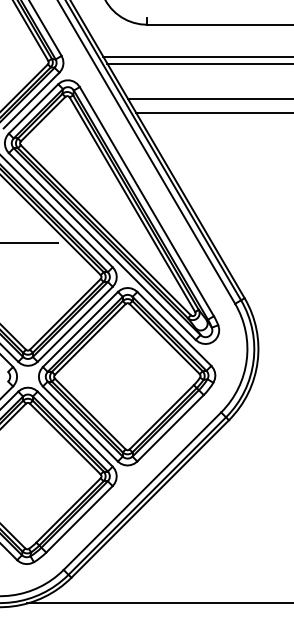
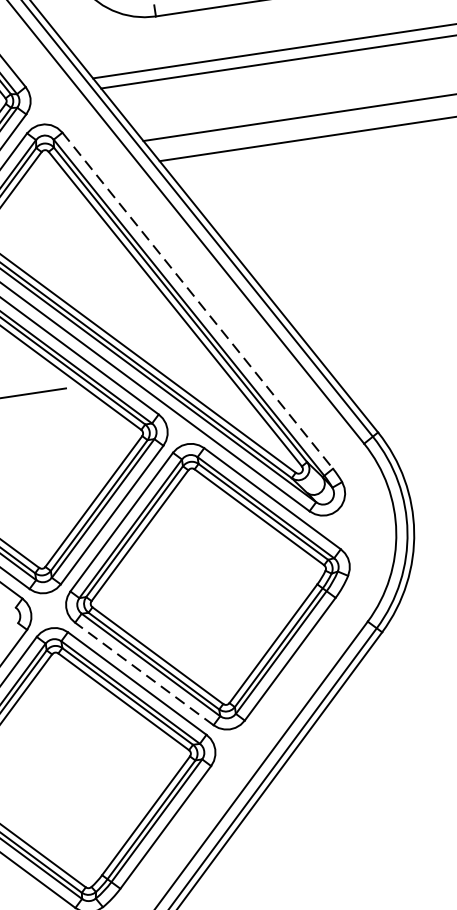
line: (146, 201) -> (197, 300), solid -> dashed
line: (80, 423) -> (144, 673), solid -> dashed

